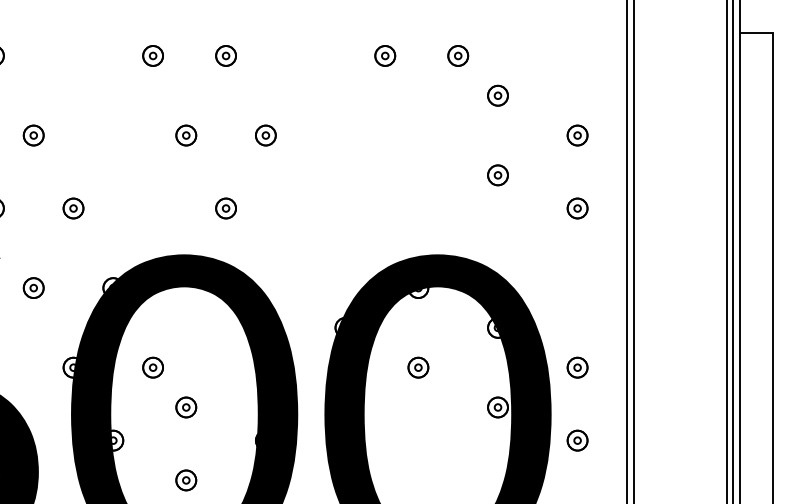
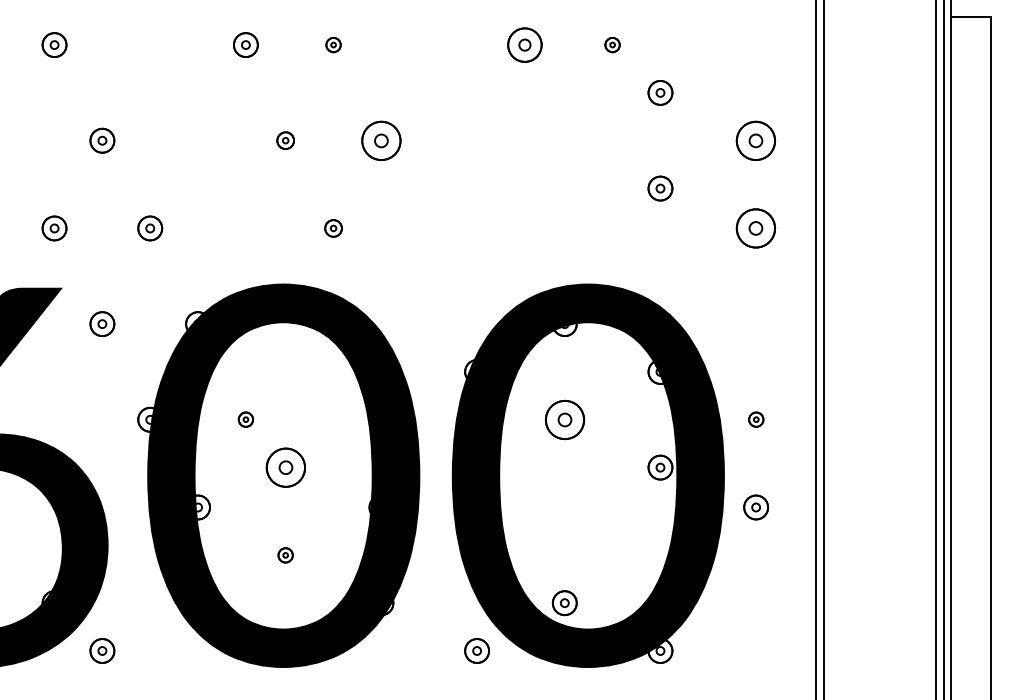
part: (225, 55) -> (333, 44), size x0.6
part: (384, 55) -> (524, 44), size x1.4
part: (458, 55) -> (612, 44), size x0.6
part: (186, 135) -> (285, 140), size x0.7
part: (265, 135) -> (381, 140), size x1.6
part: (577, 135) -> (756, 140), size x1.6
part: (225, 208) -> (333, 228), size x0.7
part: (577, 208) -> (756, 228), size x1.6
part: (152, 367) -> (245, 419), size x0.6
part: (418, 367) -> (564, 419), size x1.6
part: (577, 367) -> (756, 419), size x0.6
part: (186, 407) -> (285, 467), size x1.6
part: (186, 480) -> (285, 555), size x0.6

